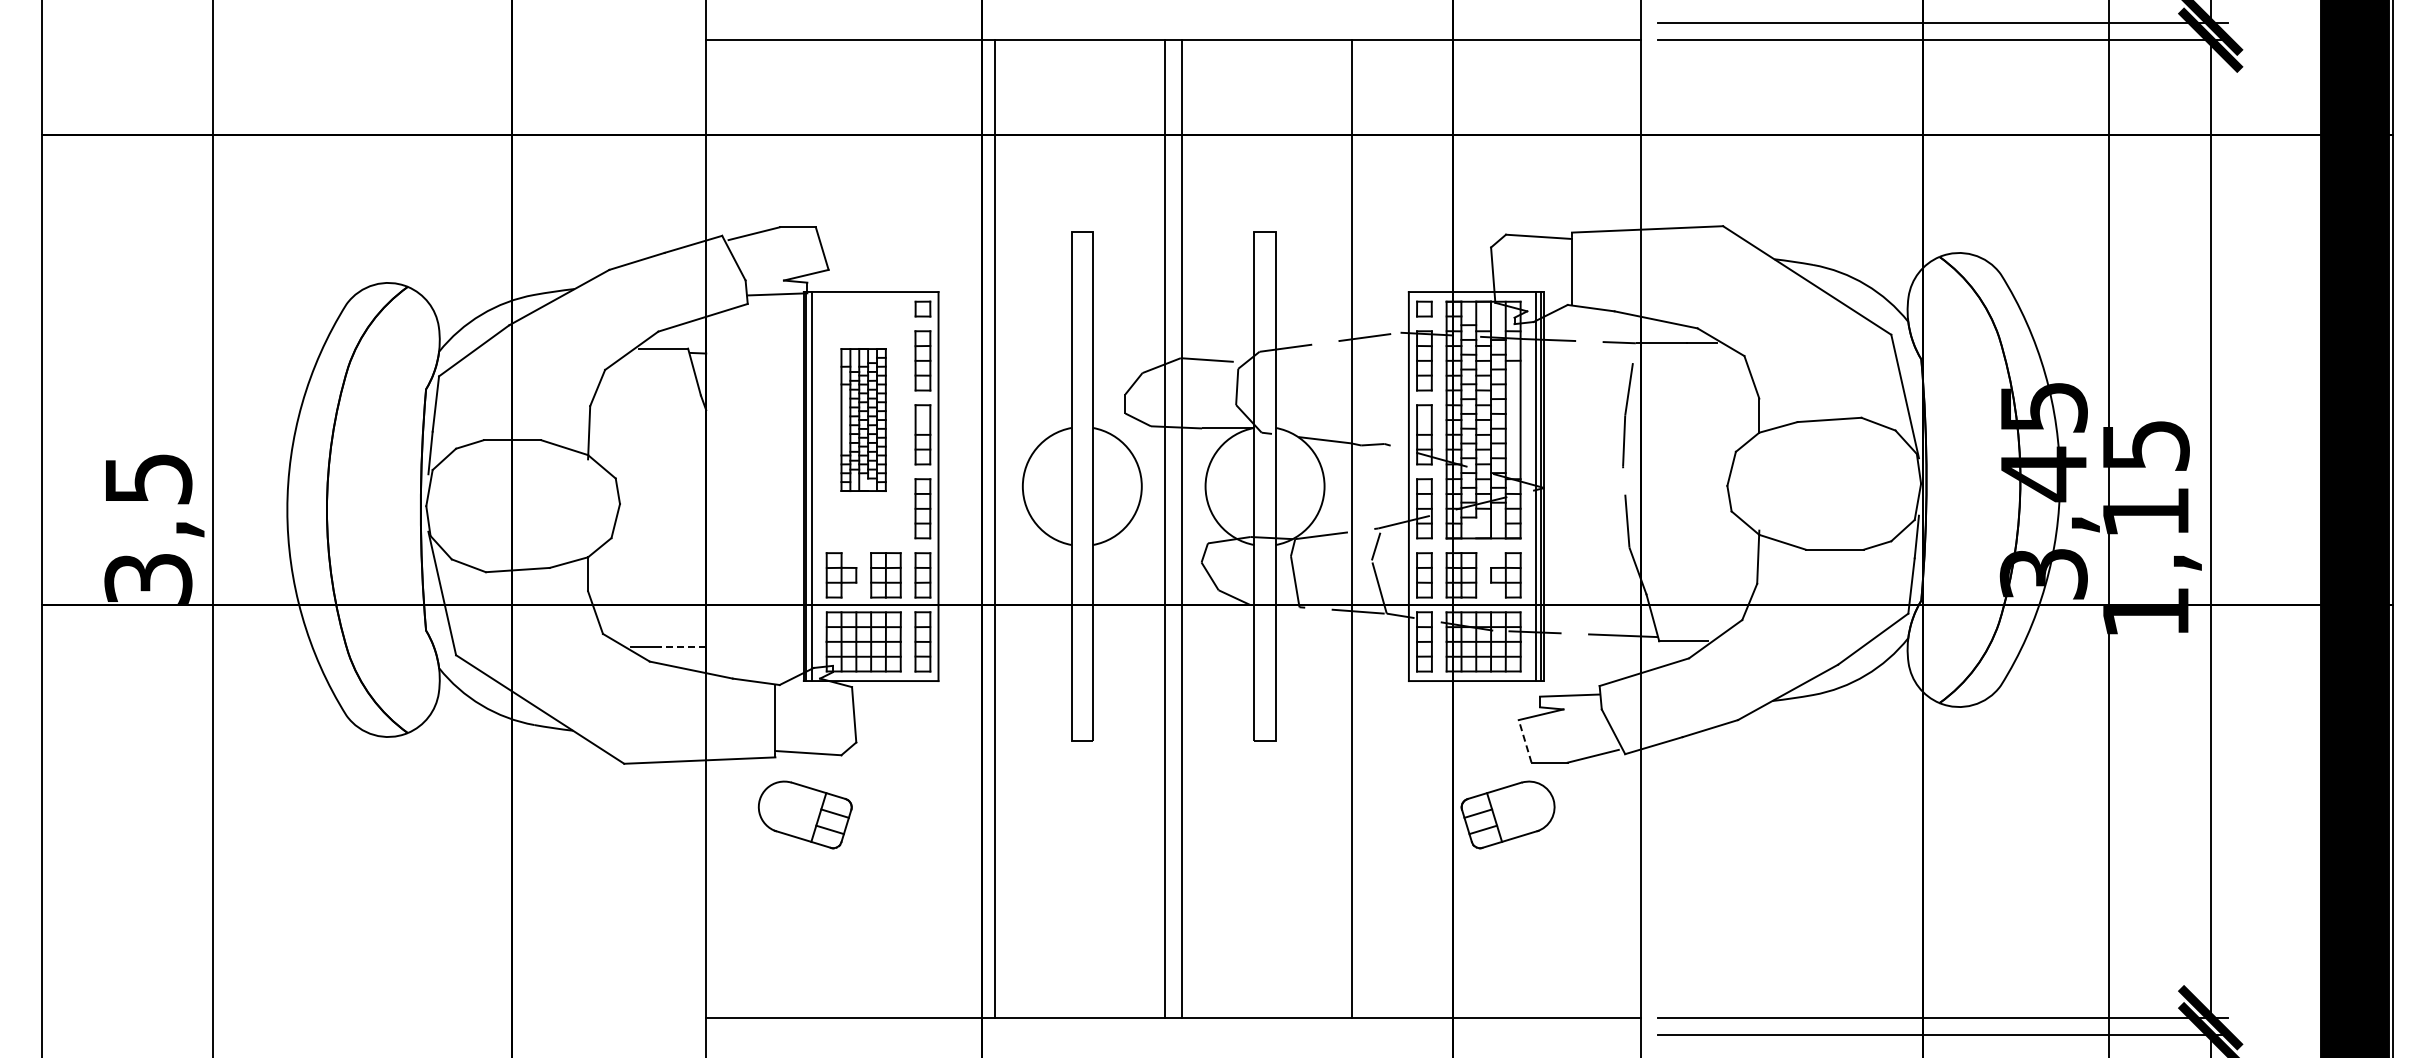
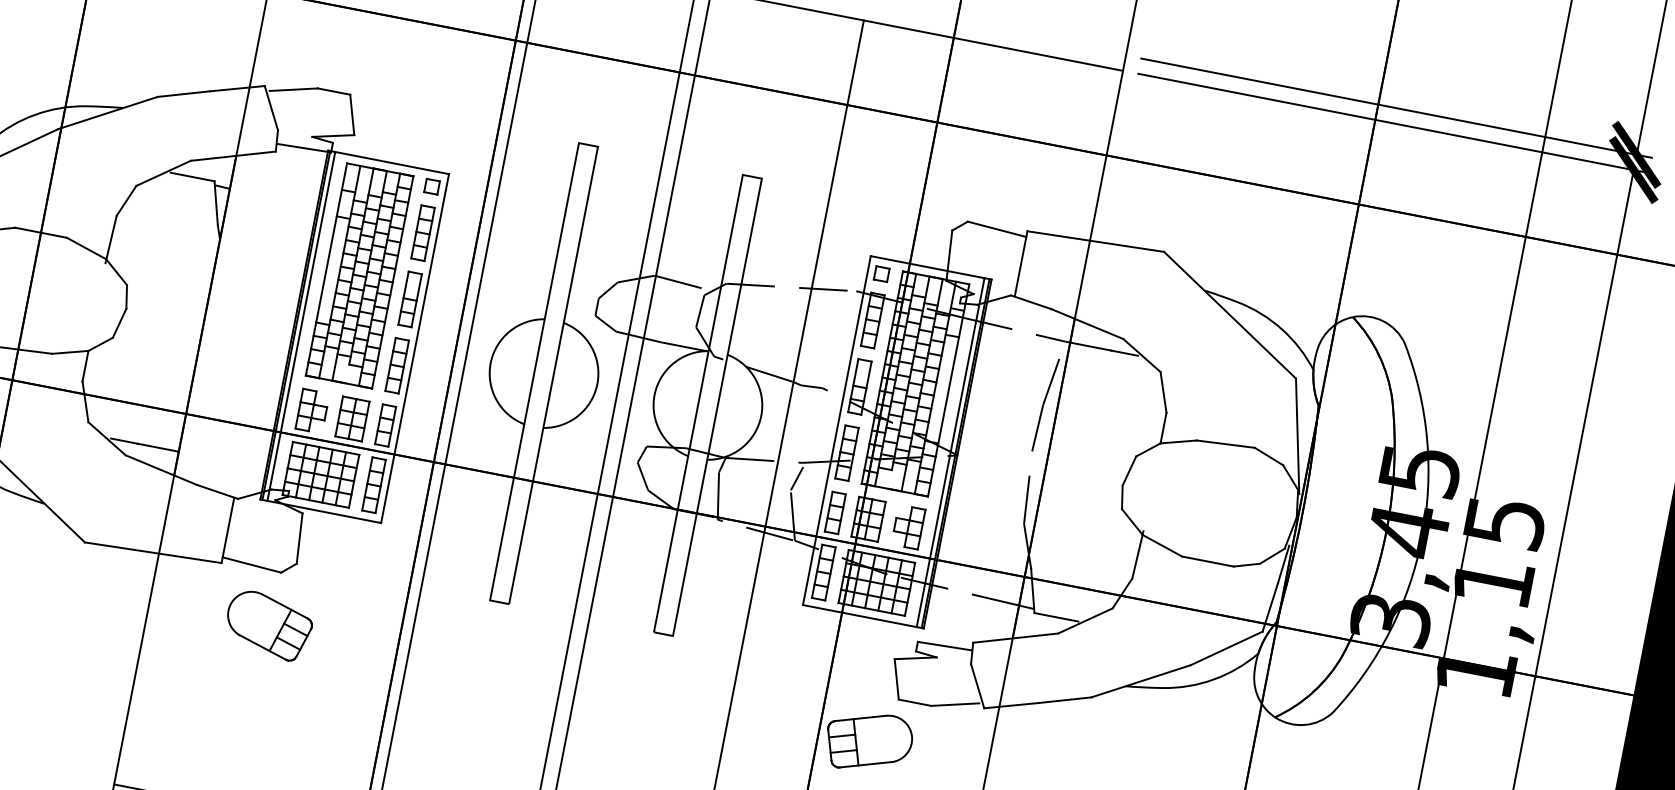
part: (863, 419) -> (359, 275), size x1.67
line: (683, 646) -> (158, 447), dashed -> solid
line: (1525, 740) -> (897, 678), dashed -> solid
part: (804, 814) -> (268, 625), moved

